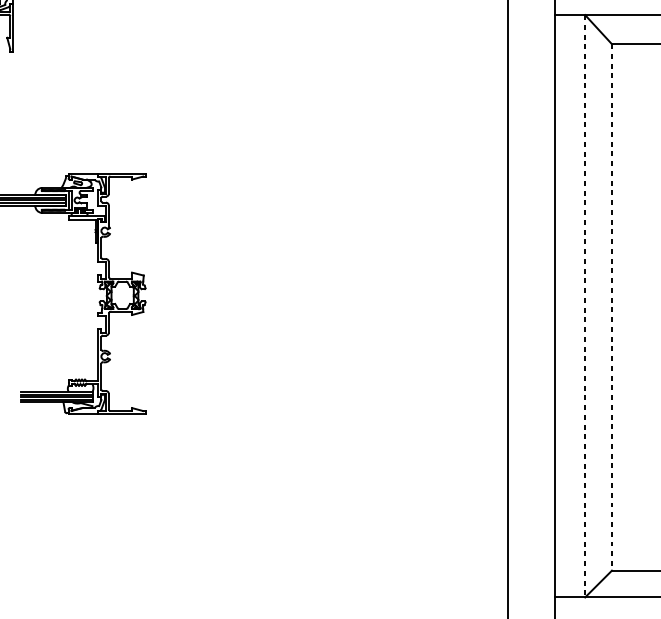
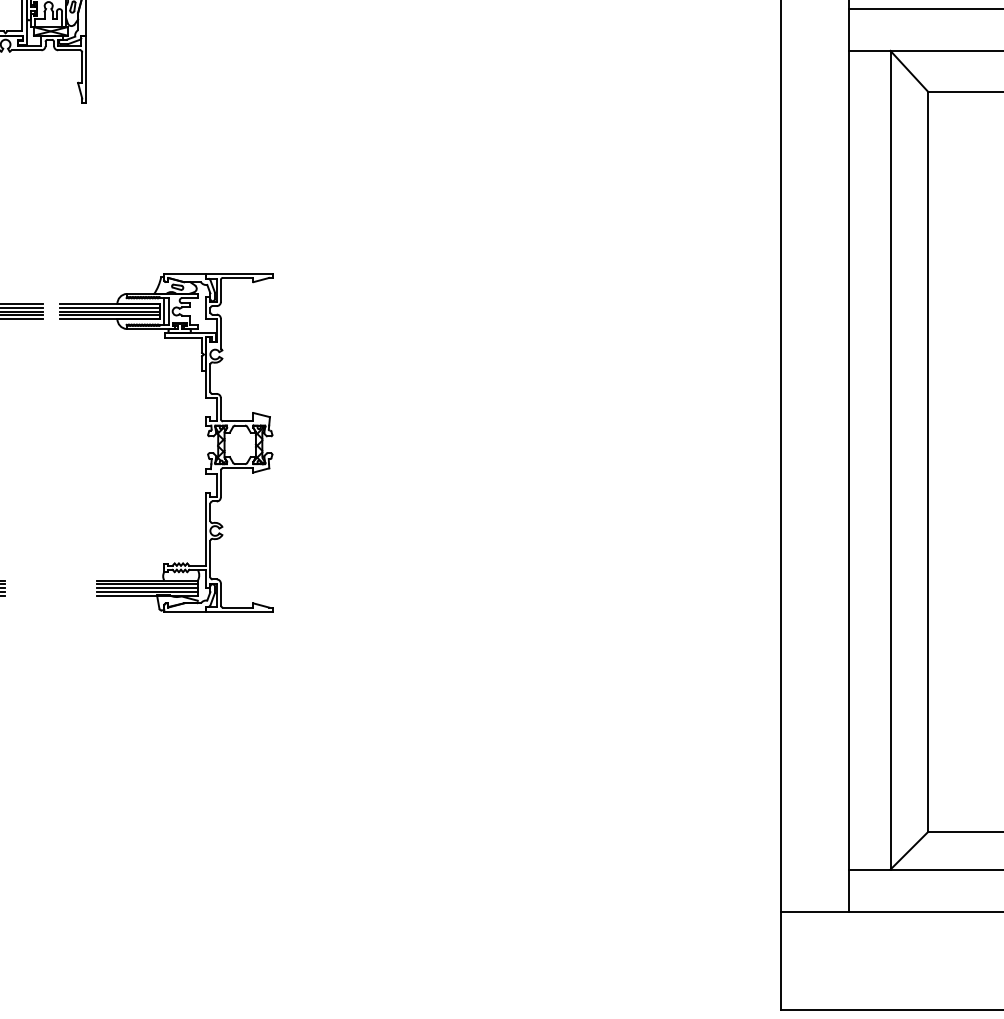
line: (585, 306) -> (890, 460), dashed -> solid
line: (612, 307) -> (928, 462), dashed -> solid

